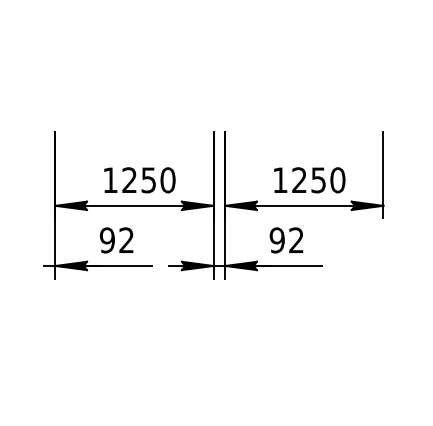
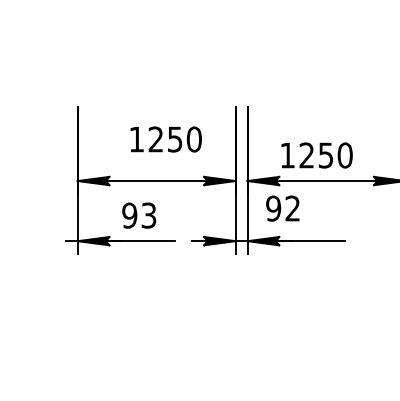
text: (139, 180) -> (165, 139), moved
text: (309, 180) -> (316, 155), moved
text: (126, 240) -> (148, 215), 92 -> 93
text: (286, 240) -> (282, 208), moved

